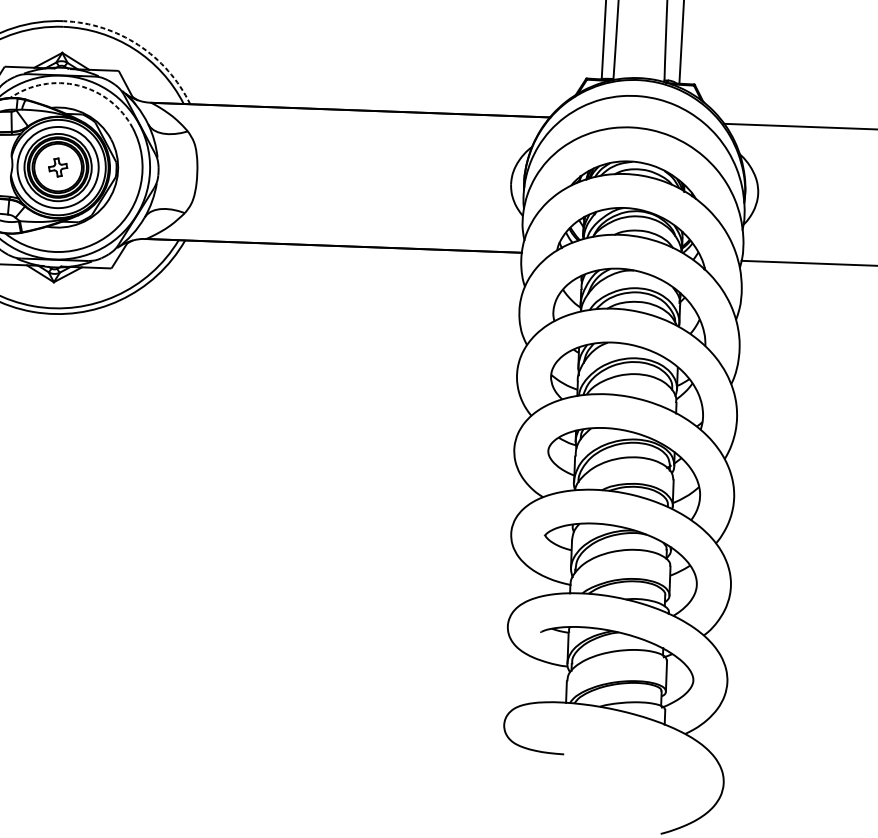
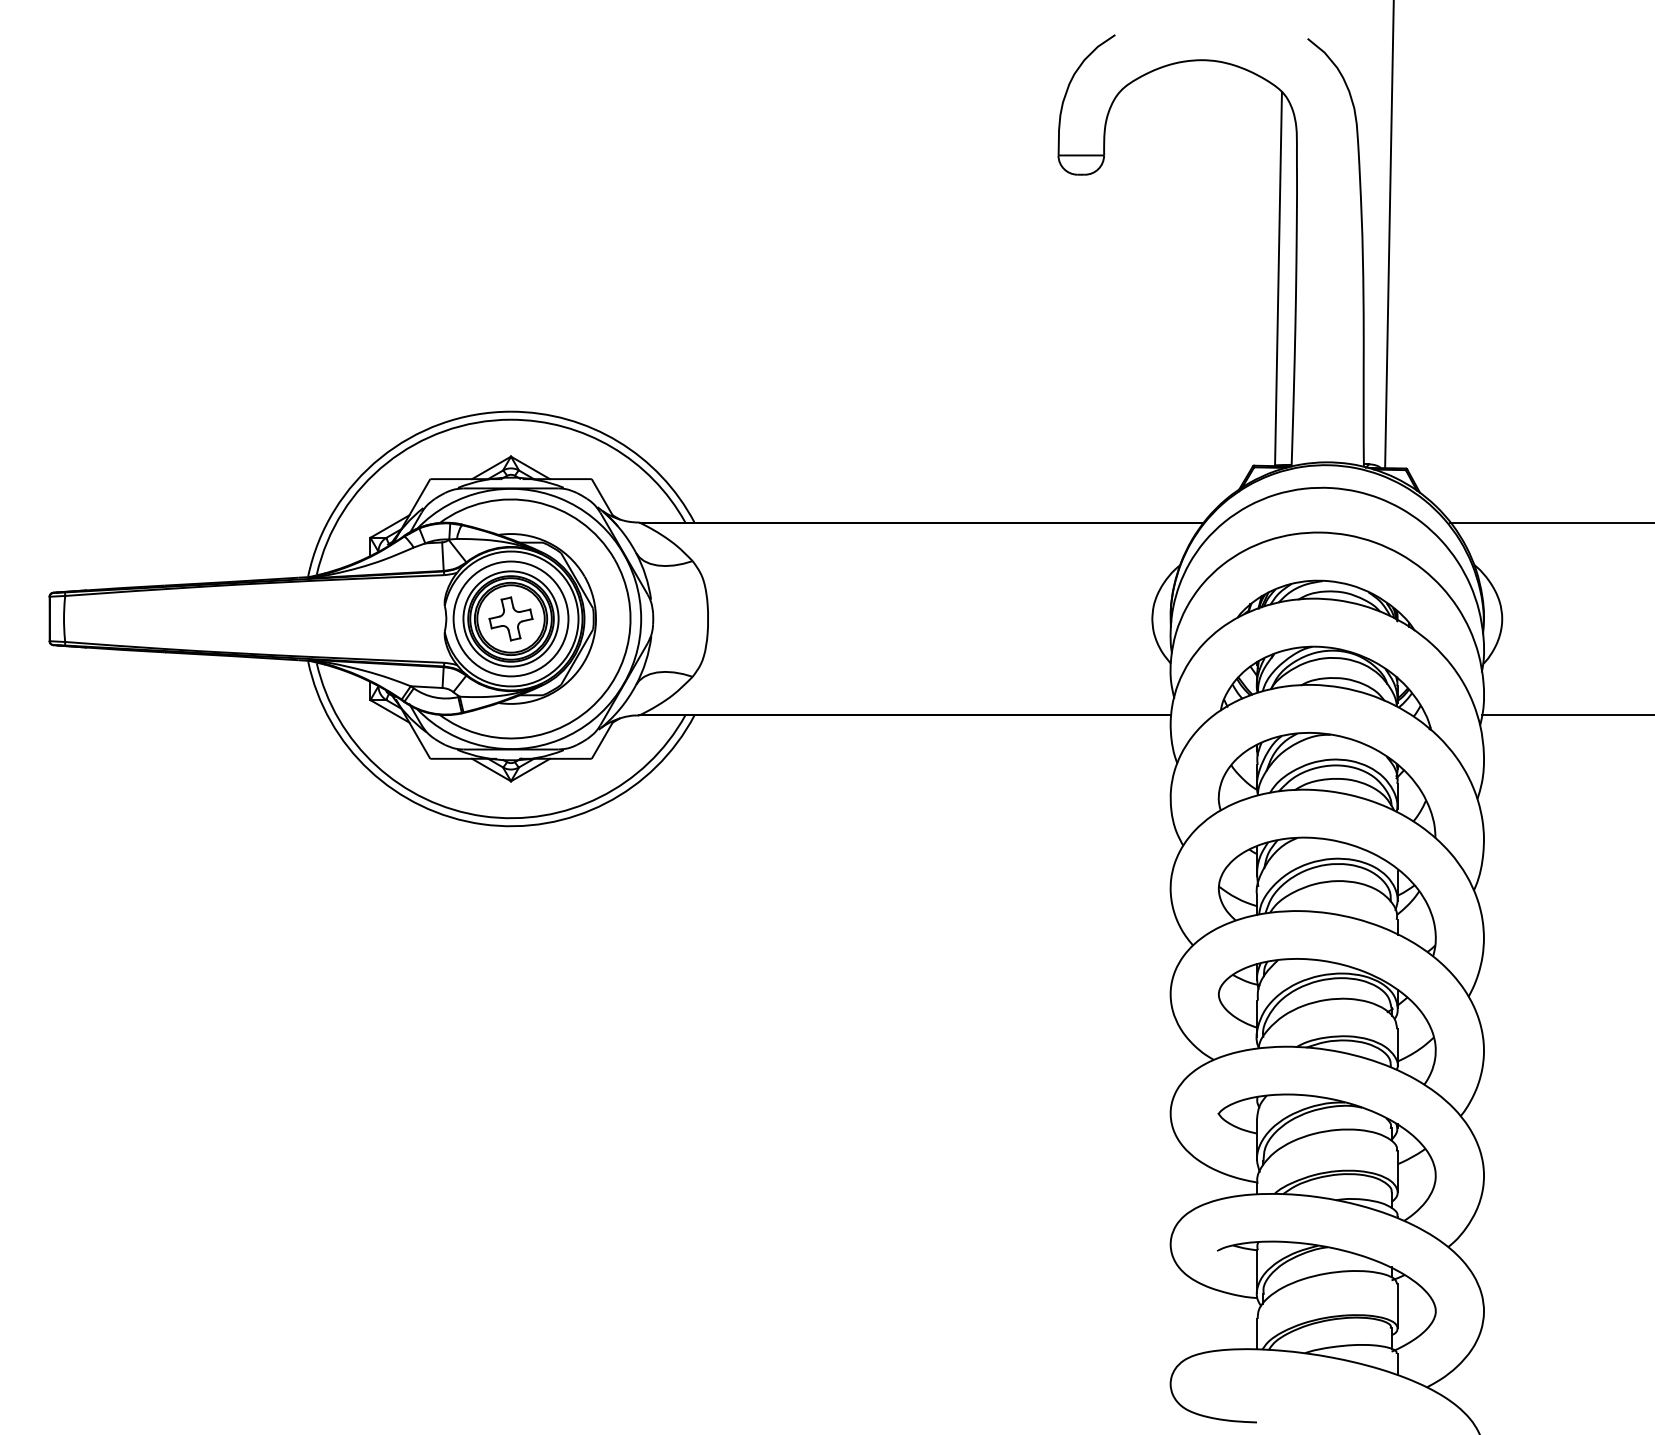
arc: (138, 45) -> (618, 441), dashed -> solid
arc: (78, 85) -> (535, 501), dashed -> solid
part: (57, 167) -> (510, 618), size x1.67

